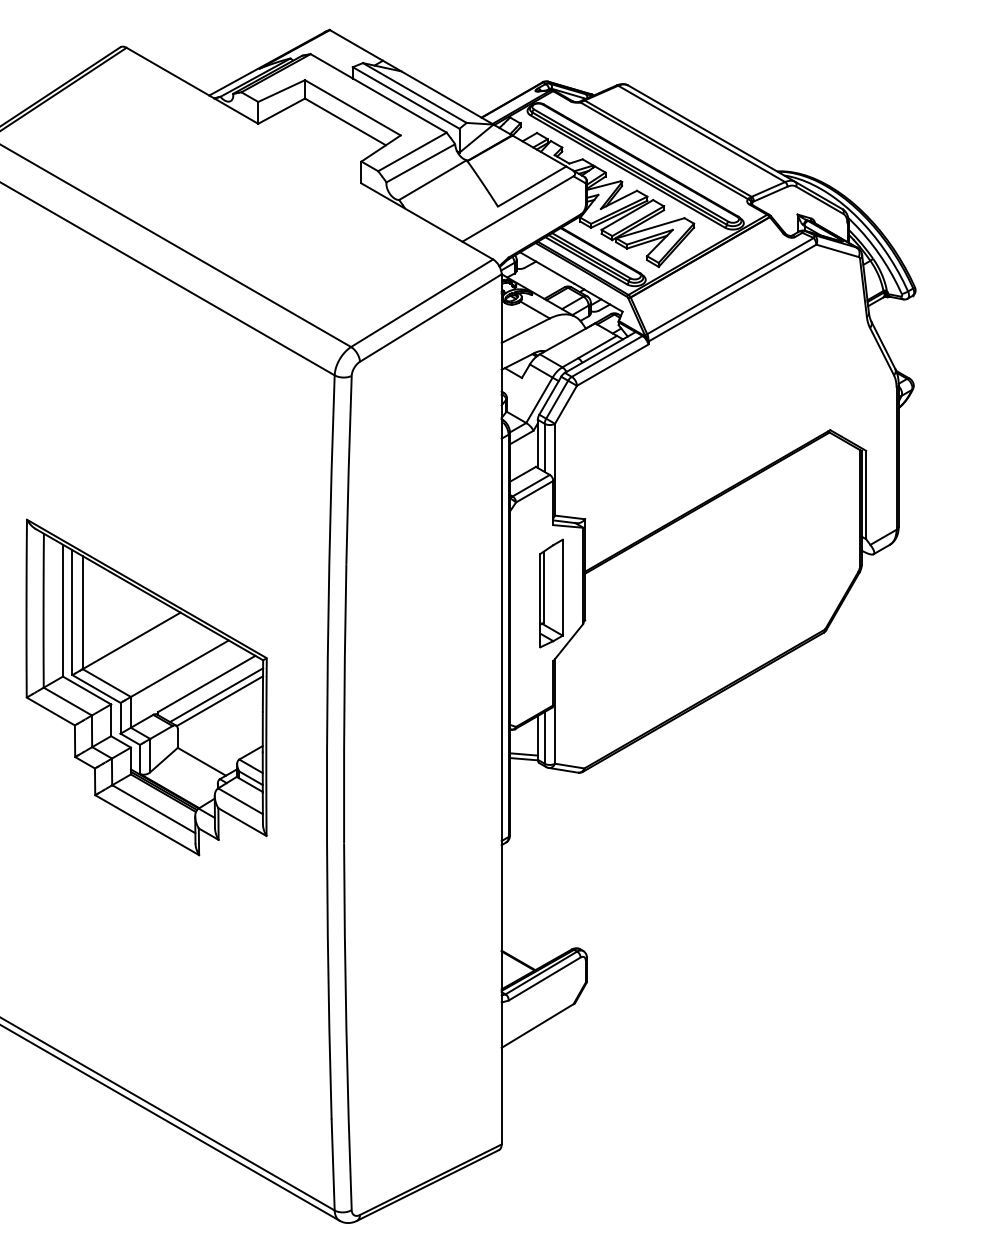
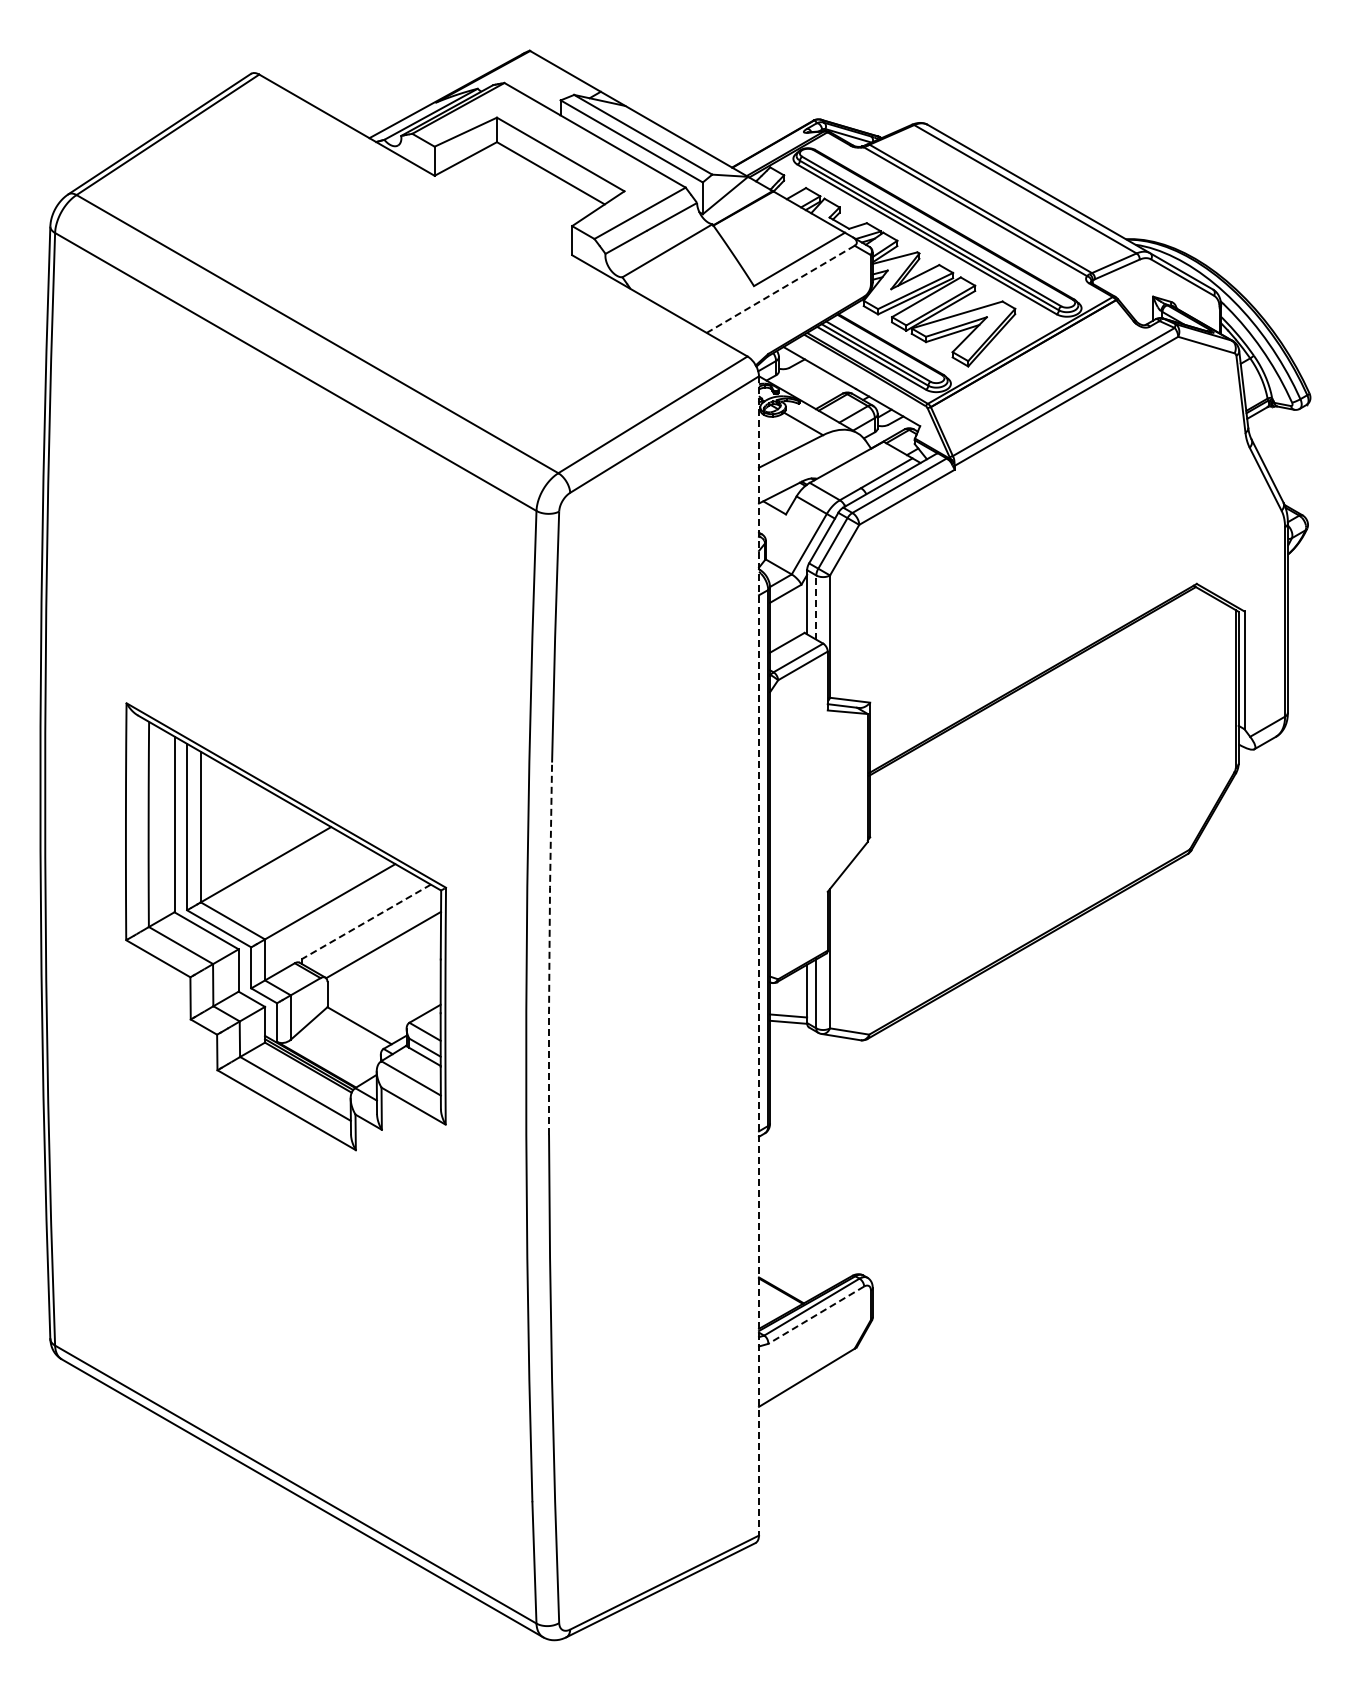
line: (517, 209) -> (780, 289), solid -> dashed
line: (544, 447) -> (816, 607), solid -> dashed
part: (551, 593) -> (825, 801), removed
line: (207, 683) -> (366, 921), solid -> dashed
line: (216, 694) -> (379, 936), removed
line: (344, 703) -> (549, 948), solid -> dashed
line: (502, 709) -> (759, 955), solid -> dashed
line: (544, 979) -> (816, 1315), solid -> dashed

